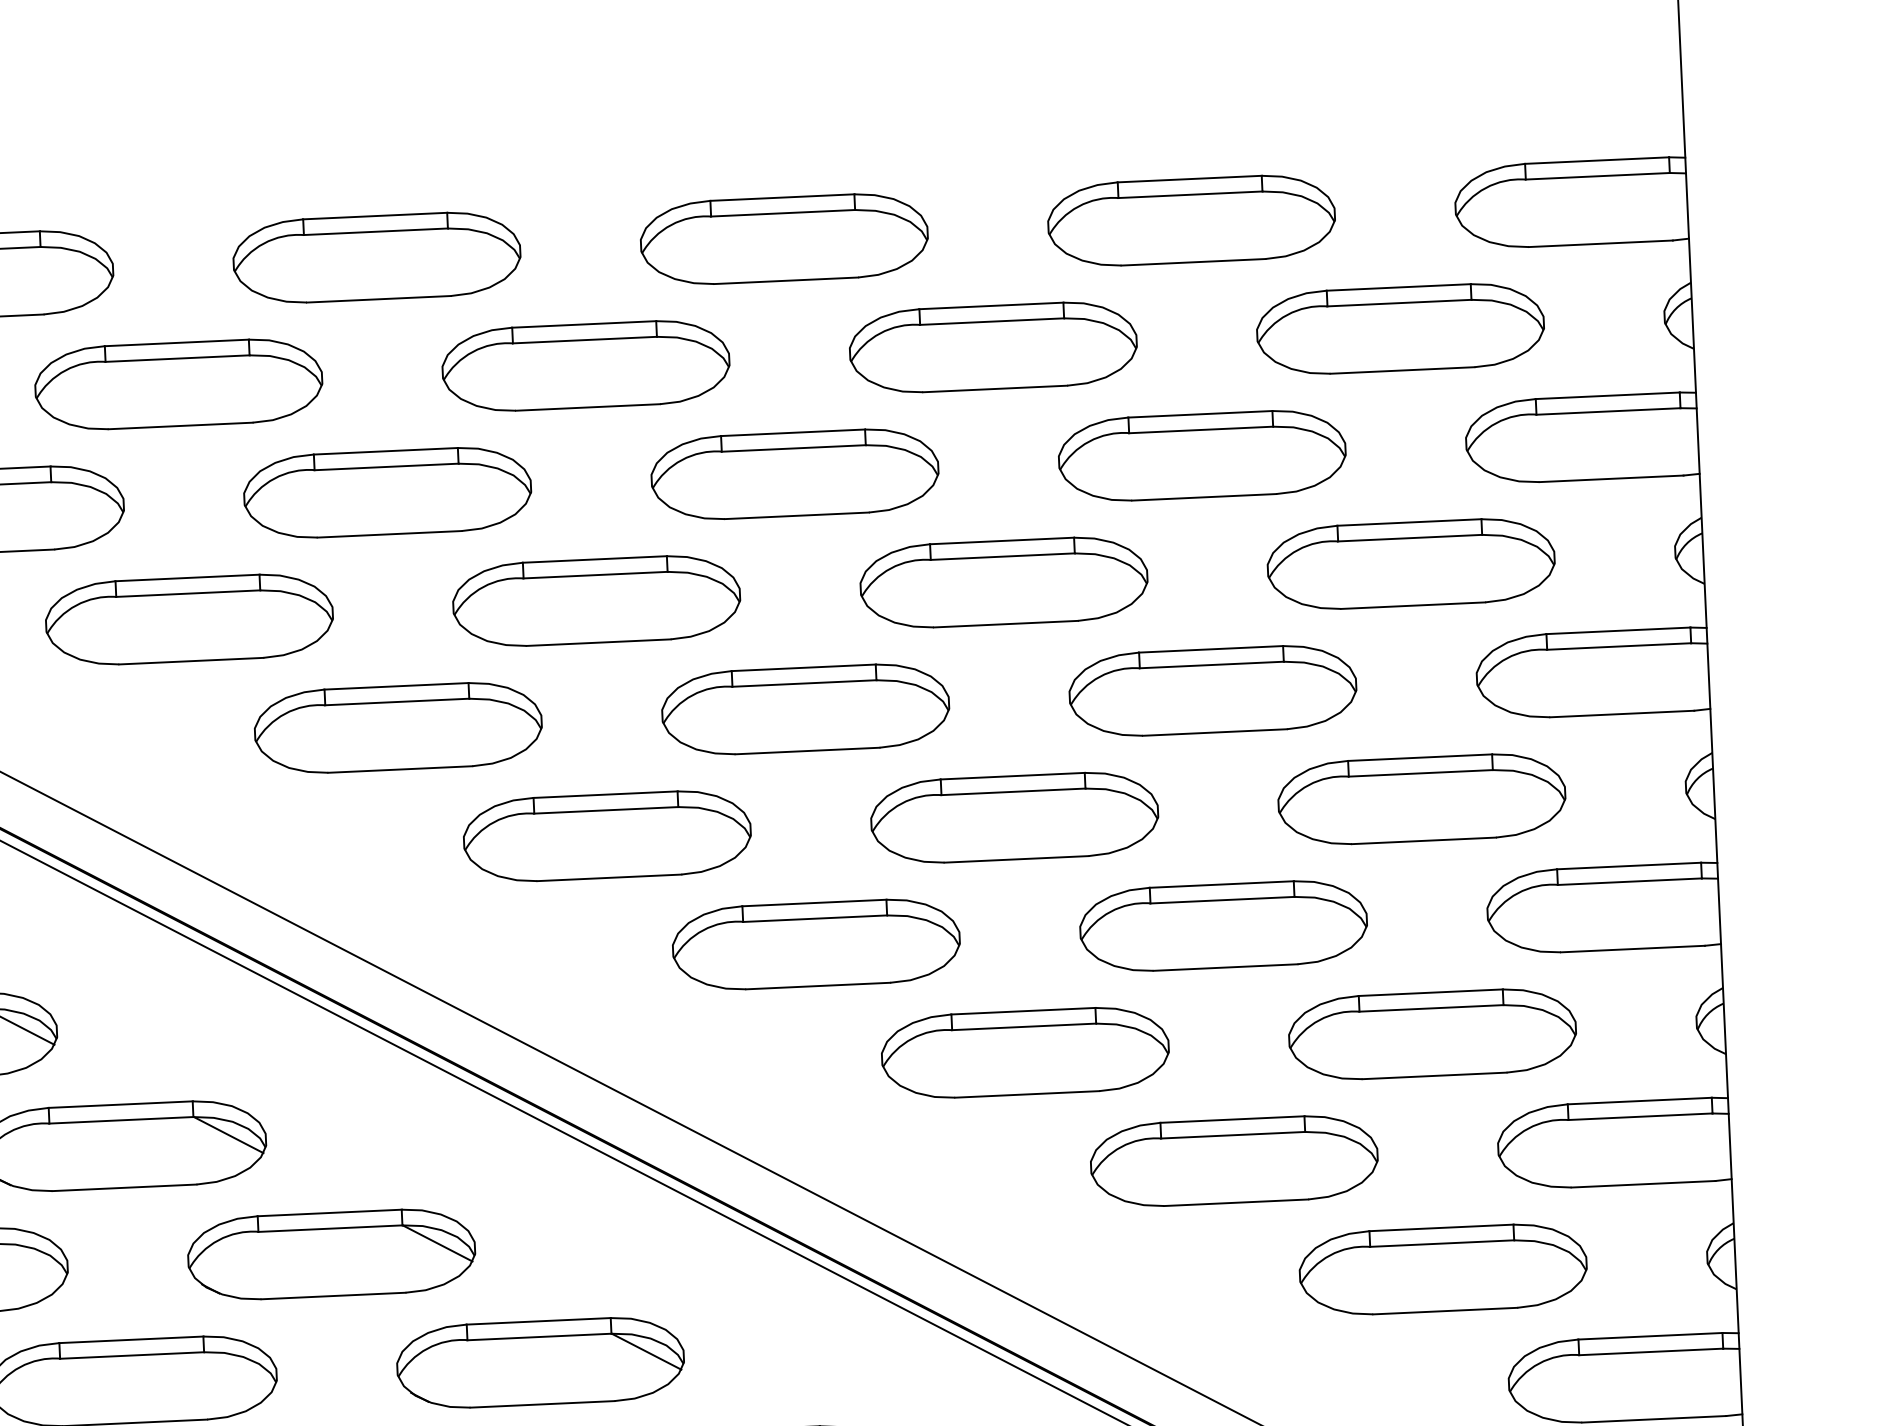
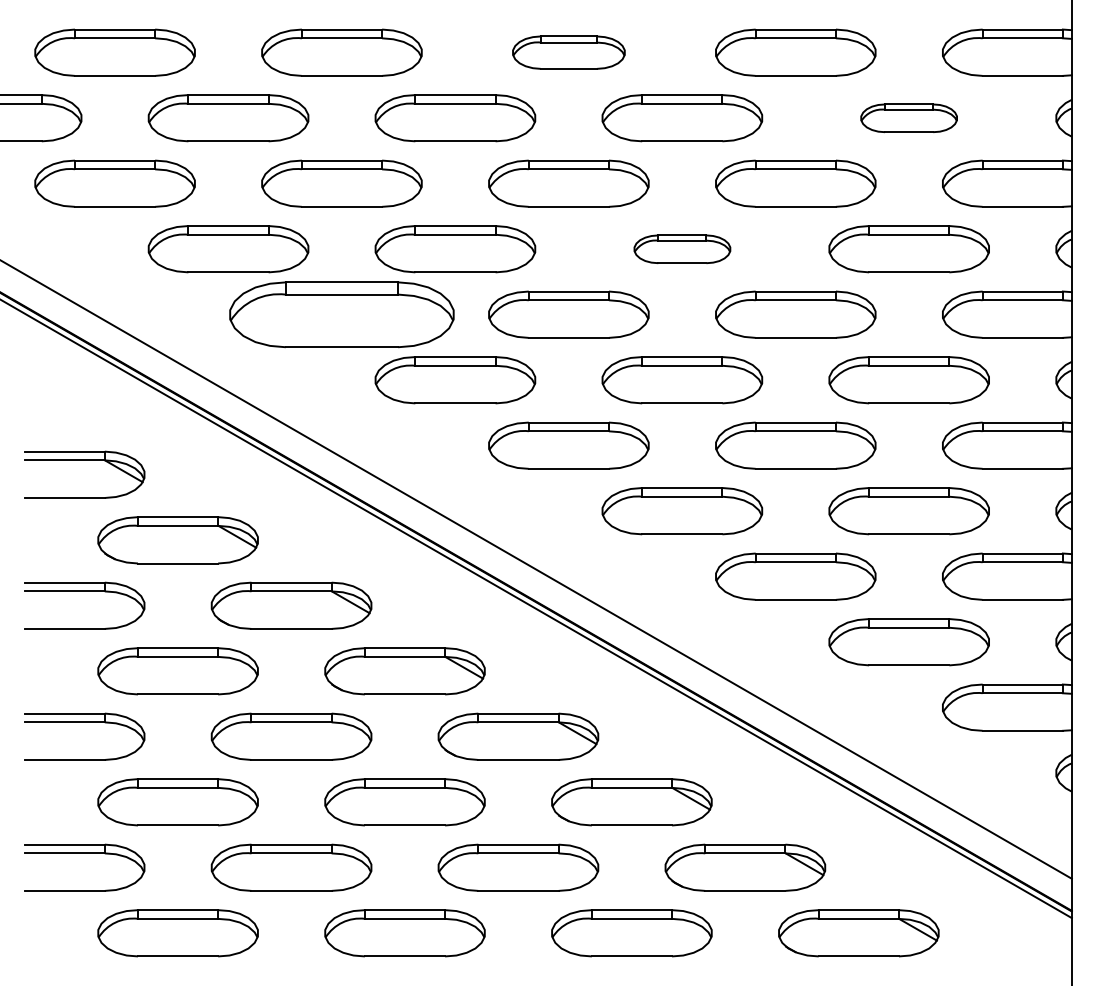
part: (783, 238) -> (568, 52), size x0.7
part: (1399, 329) -> (908, 118), size x0.6
part: (1004, 583) -> (682, 249), size x0.6
part: (397, 727) -> (341, 314), size x1.4

